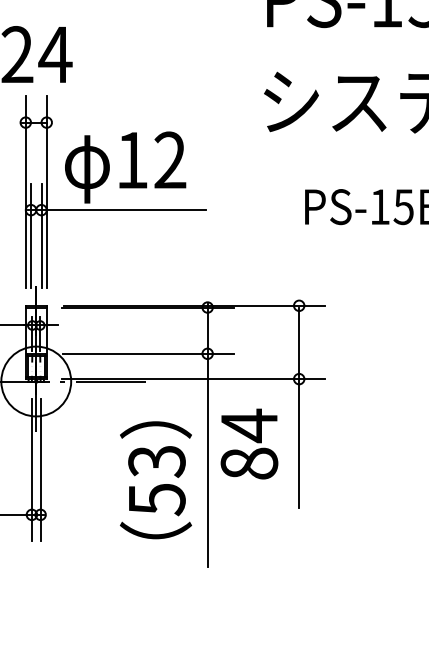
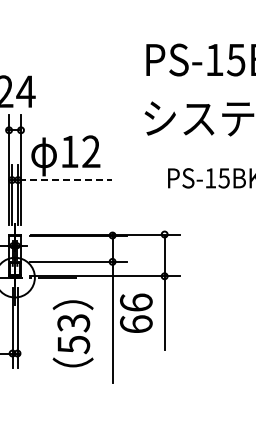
line: (124, 210) -> (65, 180), solid -> dashed
text: (249, 444) -> (136, 313), 84 -> 66
text: (154, 479) -> (72, 333), moved

